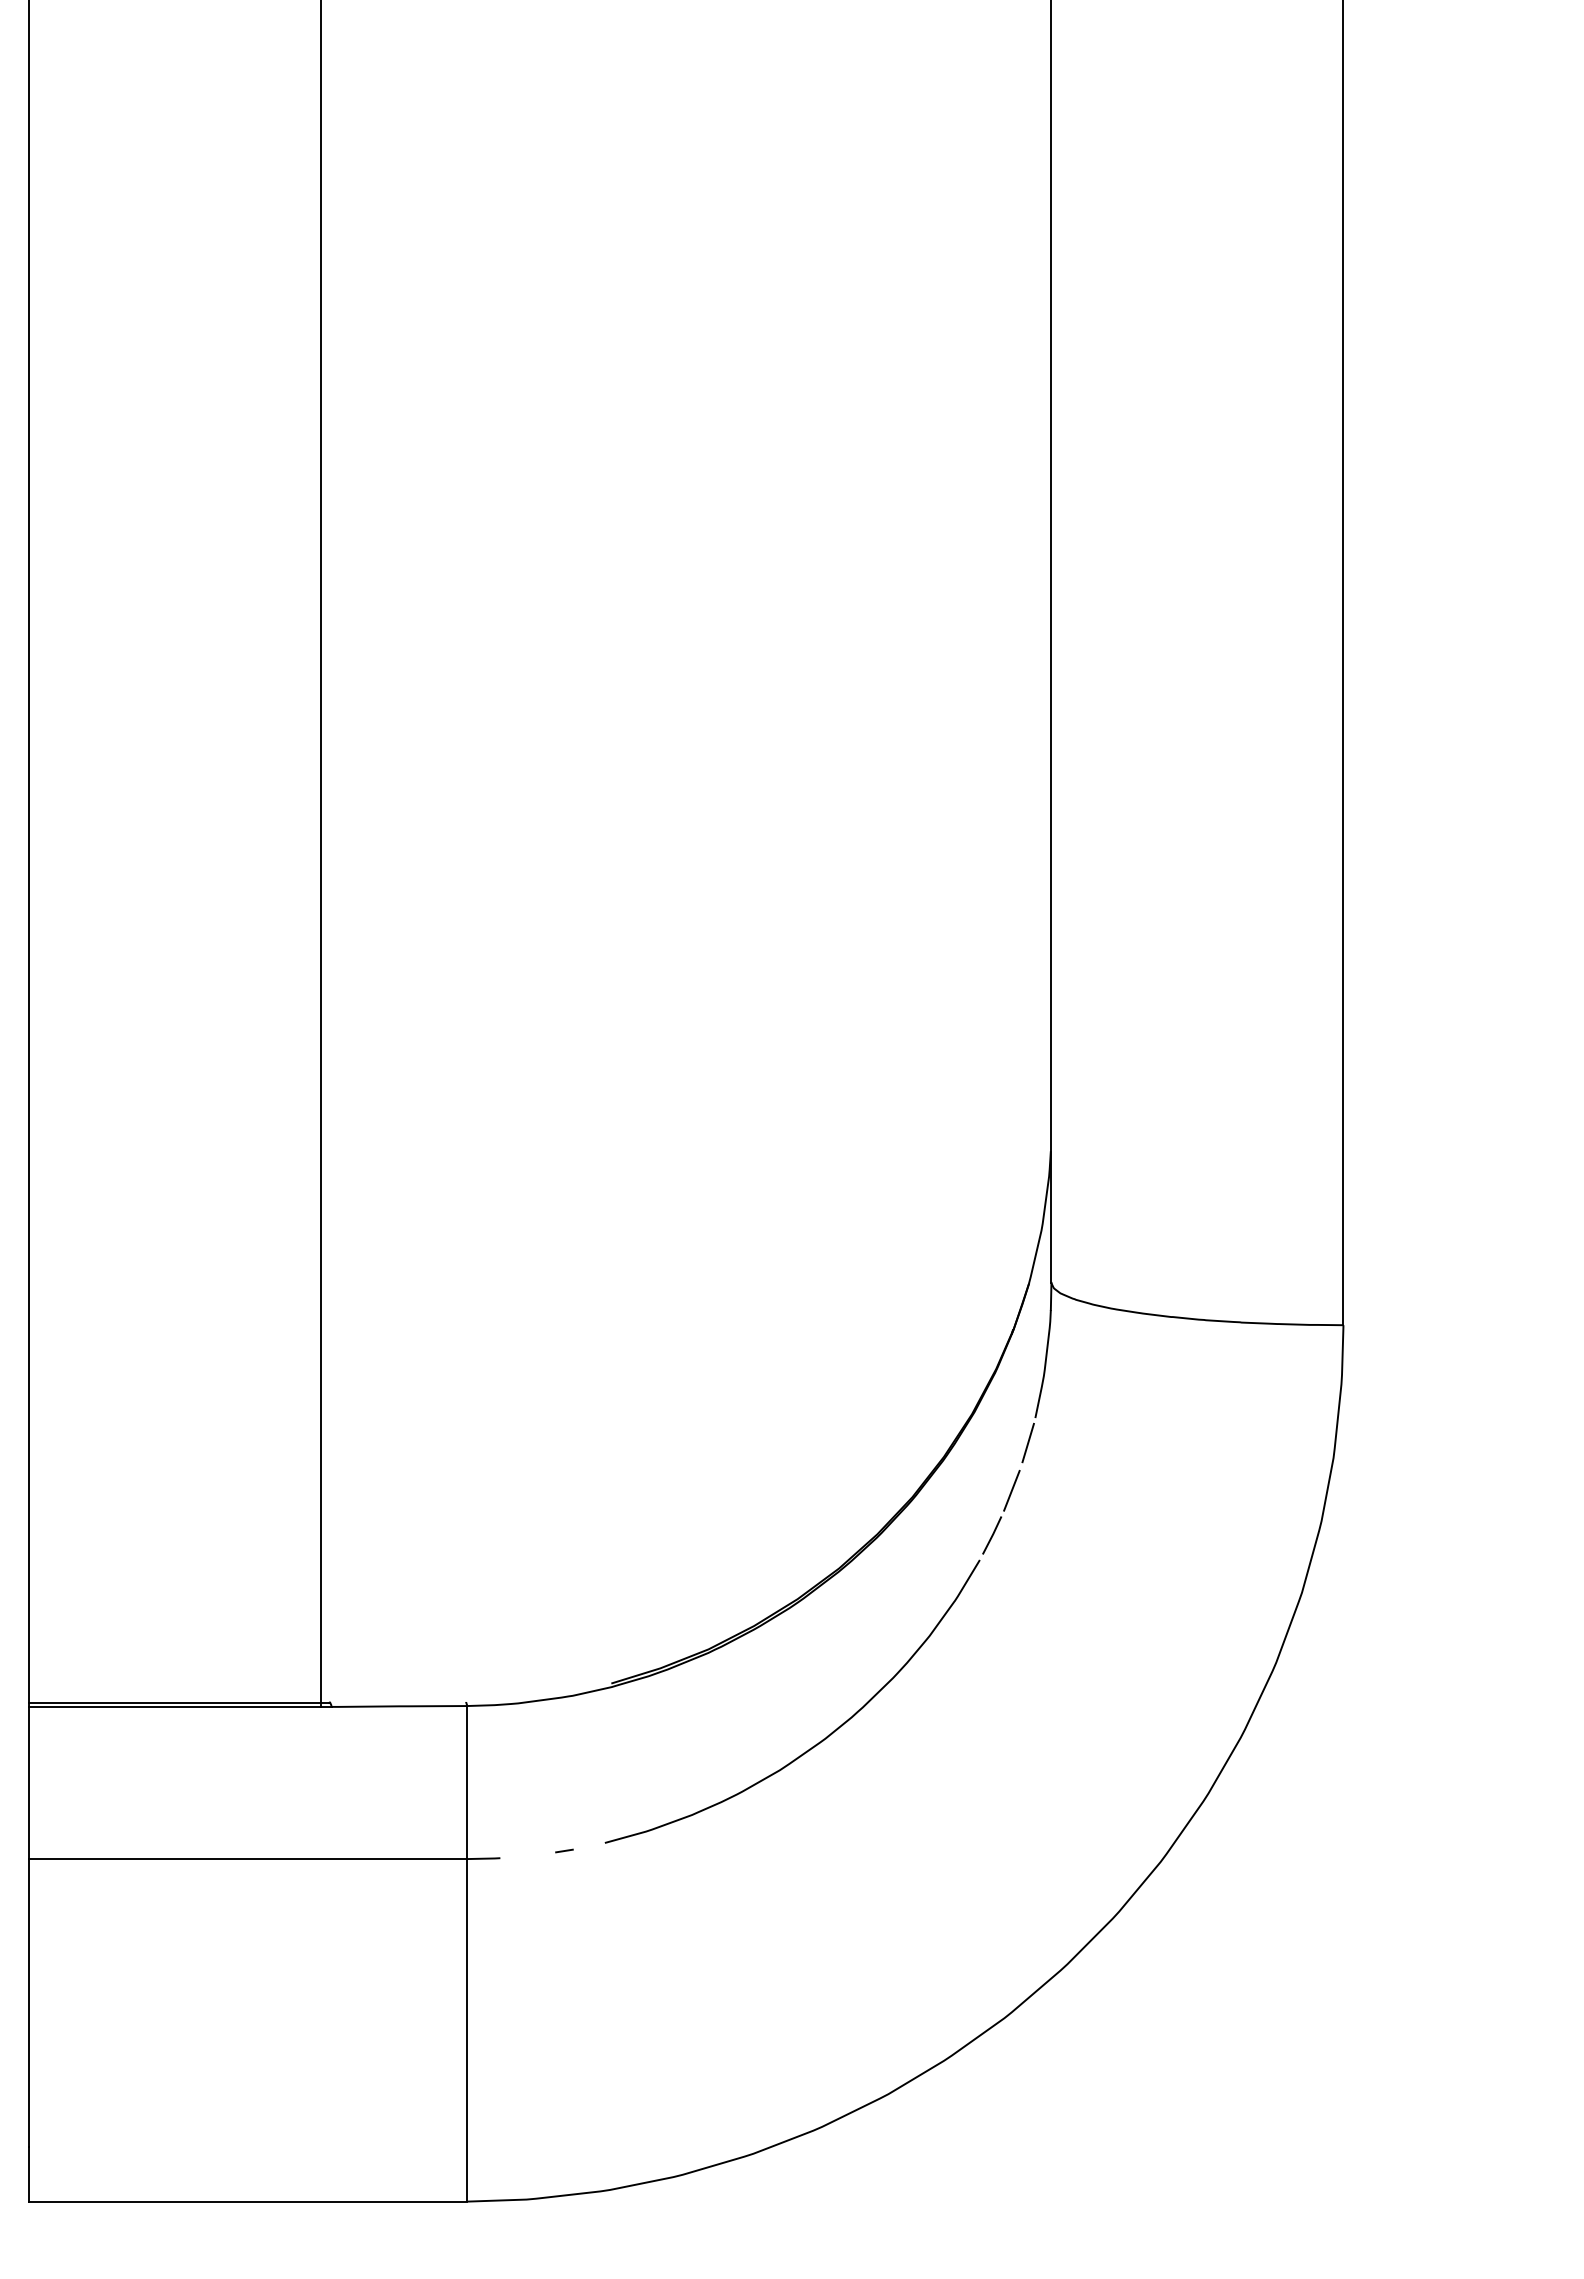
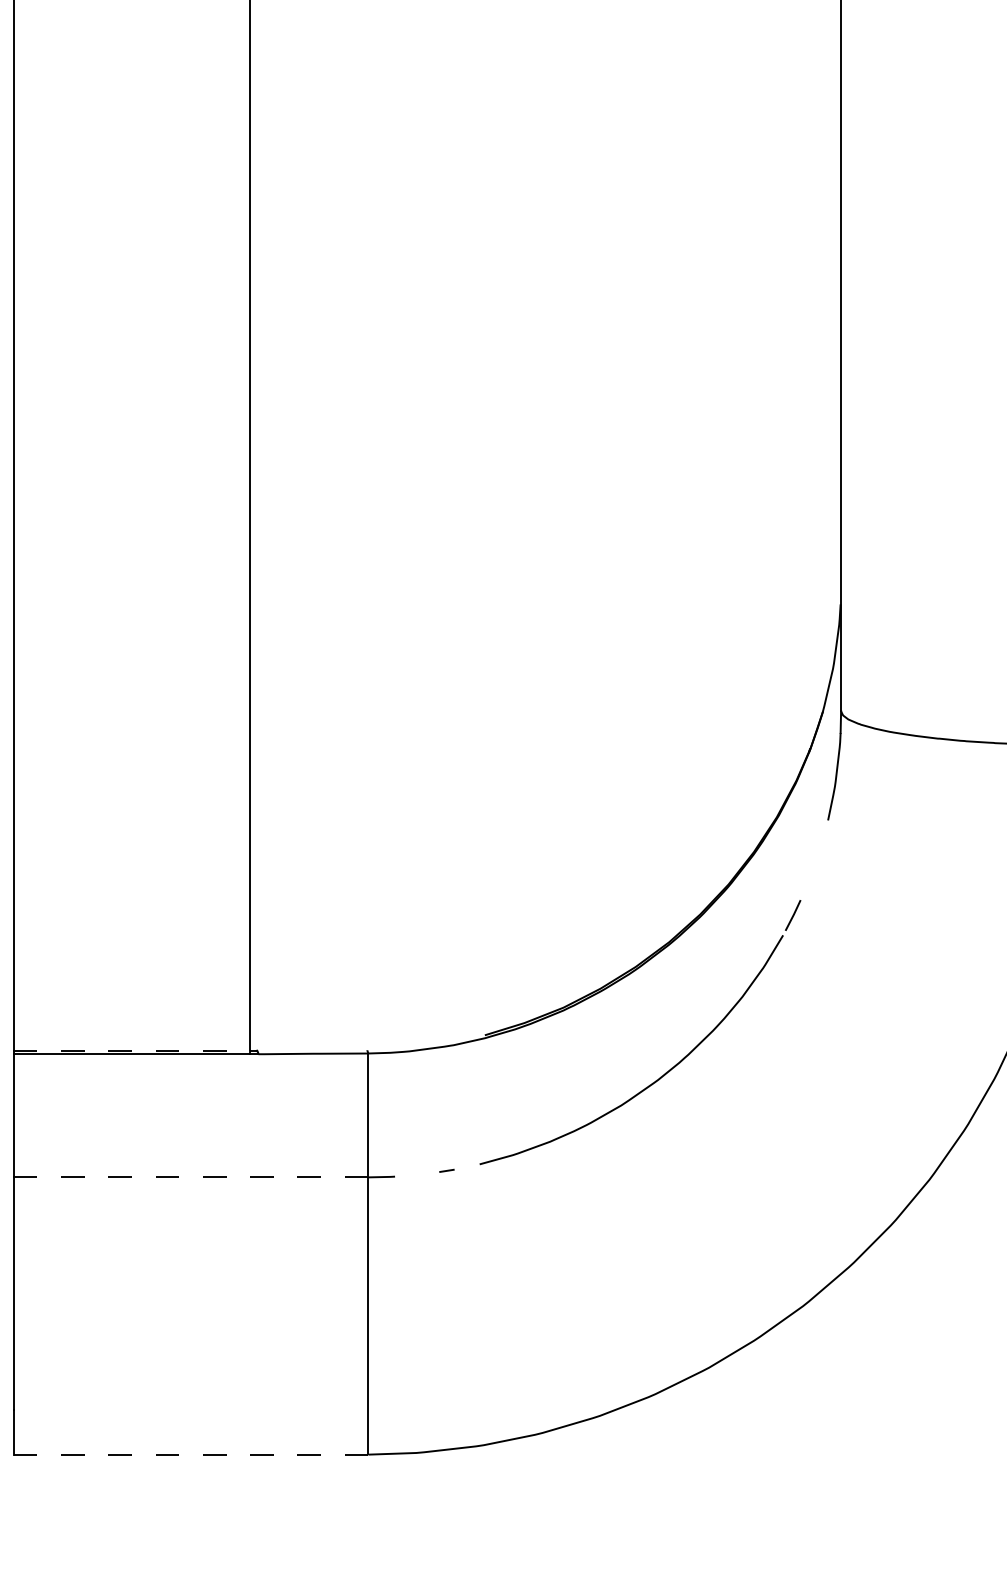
line: (1027, 1442) -> (821, 840), removed
line: (1011, 1490) -> (808, 879), removed
line: (180, 1702) -> (136, 1050), solid -> dashed
line: (248, 1859) -> (191, 1177), solid -> dashed
line: (247, 2201) -> (190, 1454), solid -> dashed

